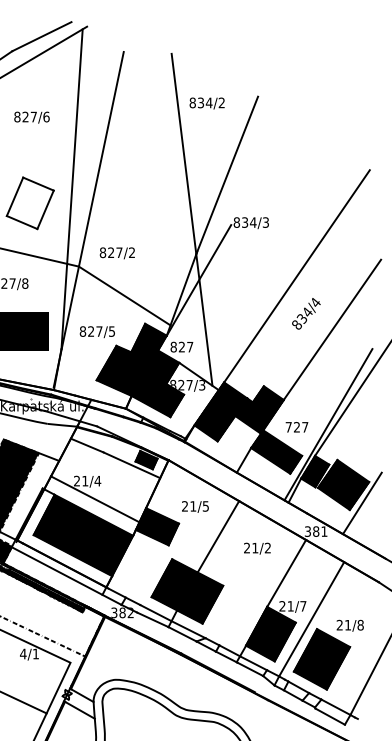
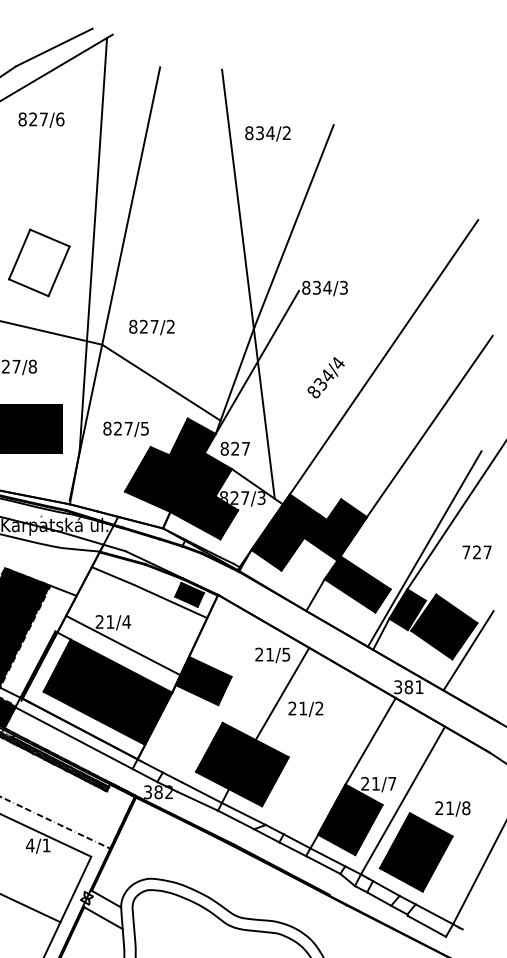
text: (31, 117) -> (41, 119), moved
text: (305, 313) -> (325, 377), moved
text: (296, 427) -> (476, 552), moved
text: (195, 507) -> (272, 655), moved
text: (257, 548) -> (305, 708), moved

